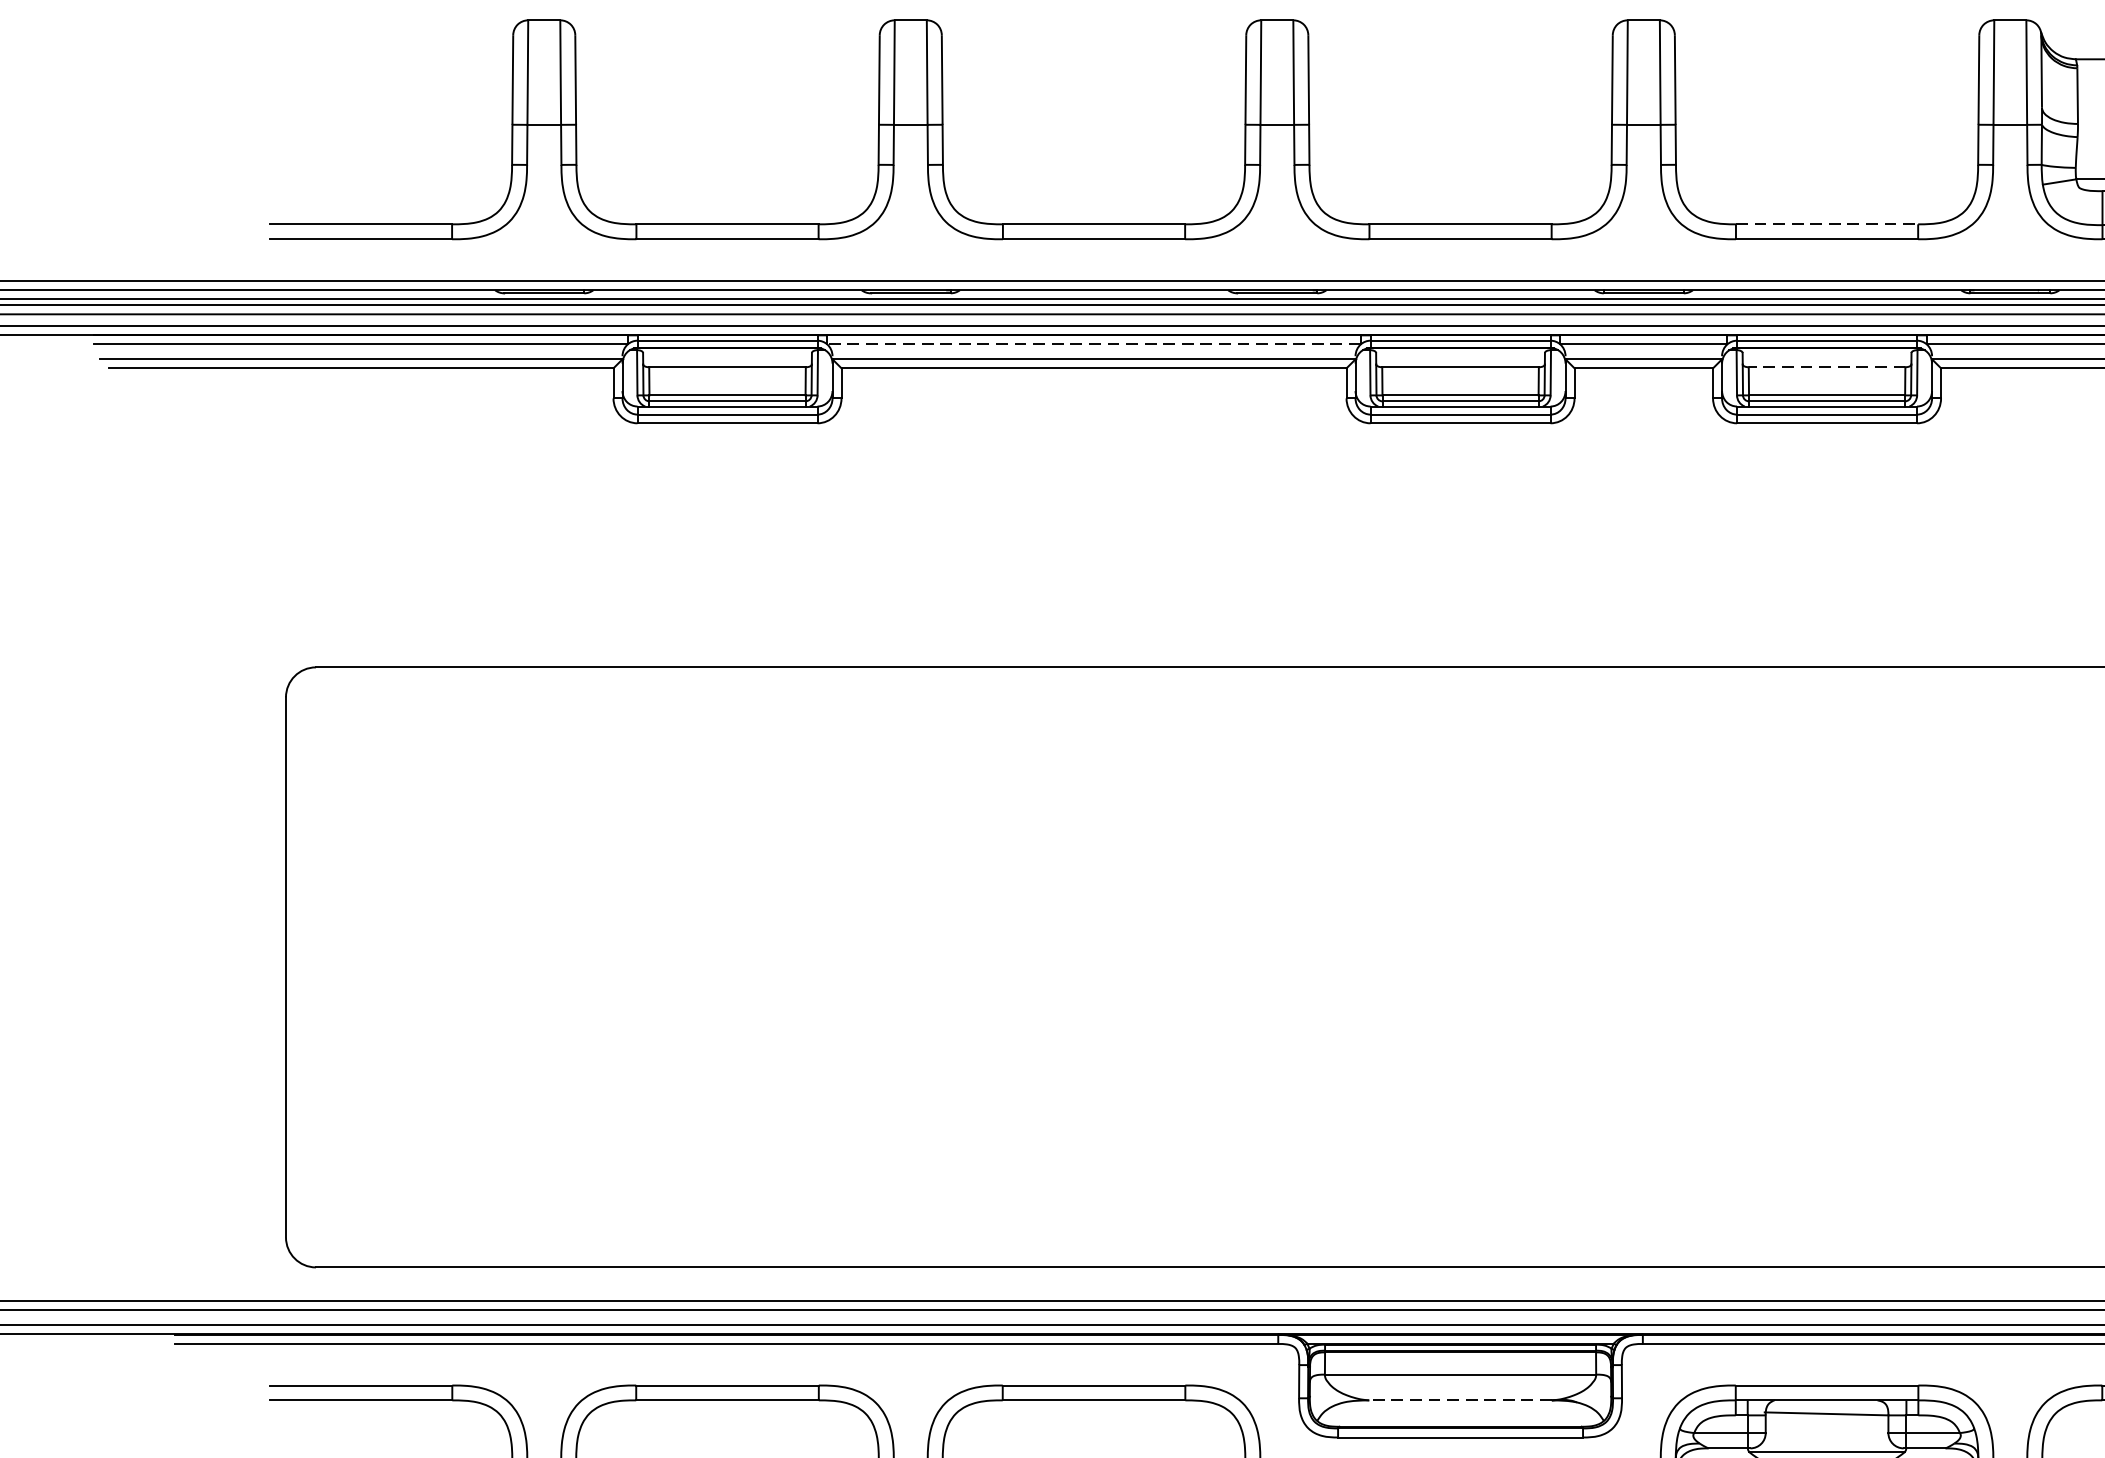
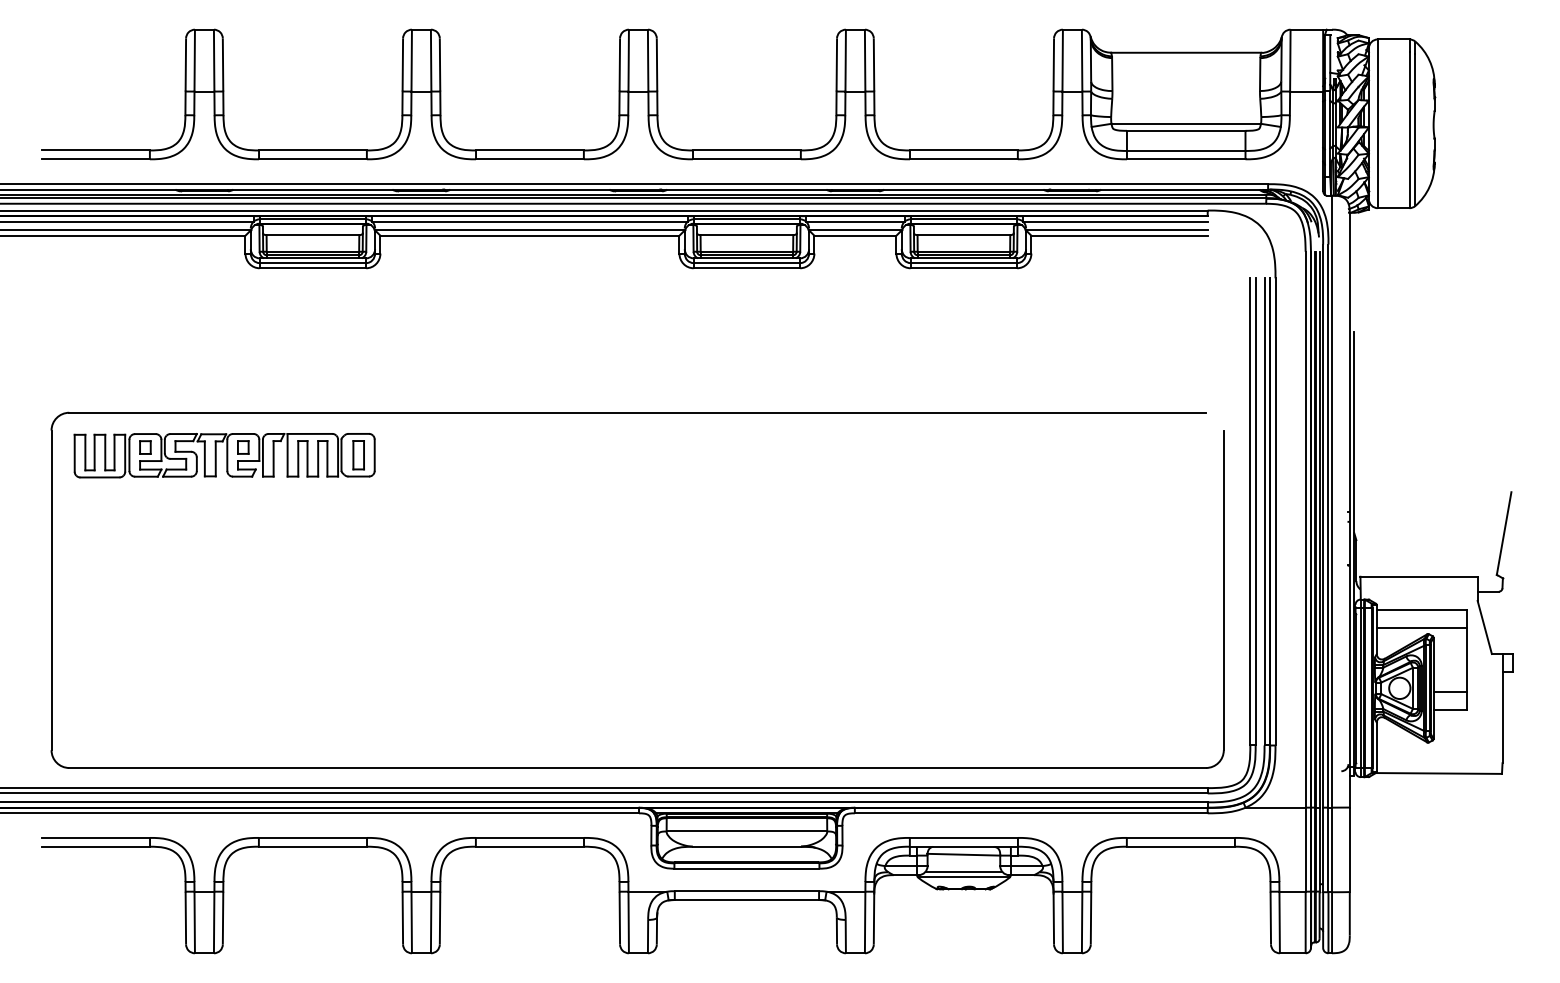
line: (1826, 224) -> (963, 150), dashed -> solid
line: (1093, 344) -> (529, 221), dashed -> solid
line: (1826, 367) -> (963, 235), dashed -> solid
part: (578, 739) -> (224, 455), added
line: (1459, 1399) -> (746, 846), dashed -> solid
line: (1826, 1442) -> (963, 871), added

